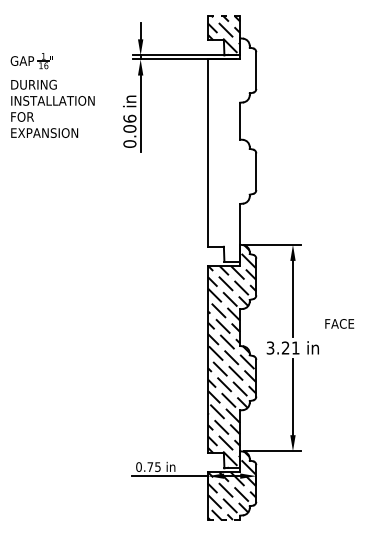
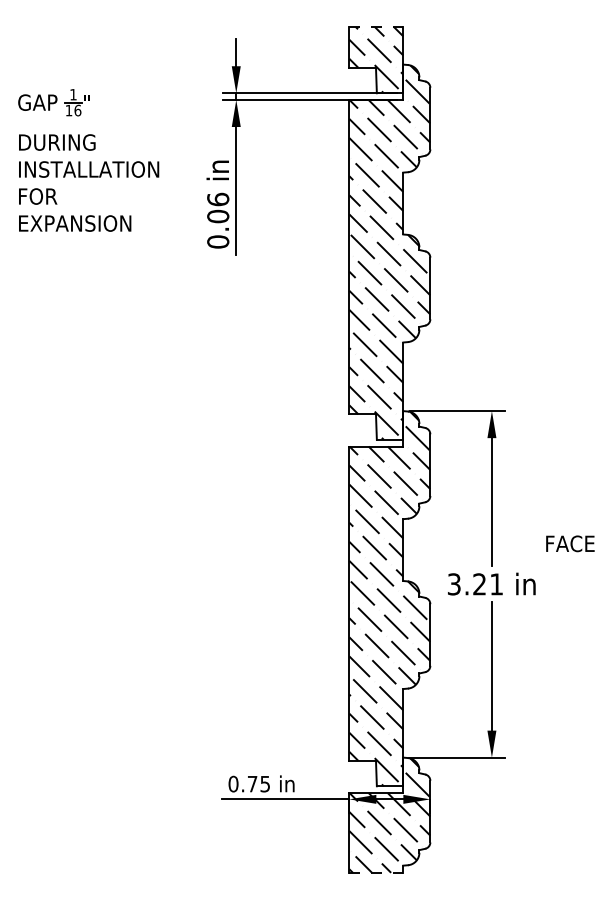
hatch: (232, 149) -> (390, 251), added

